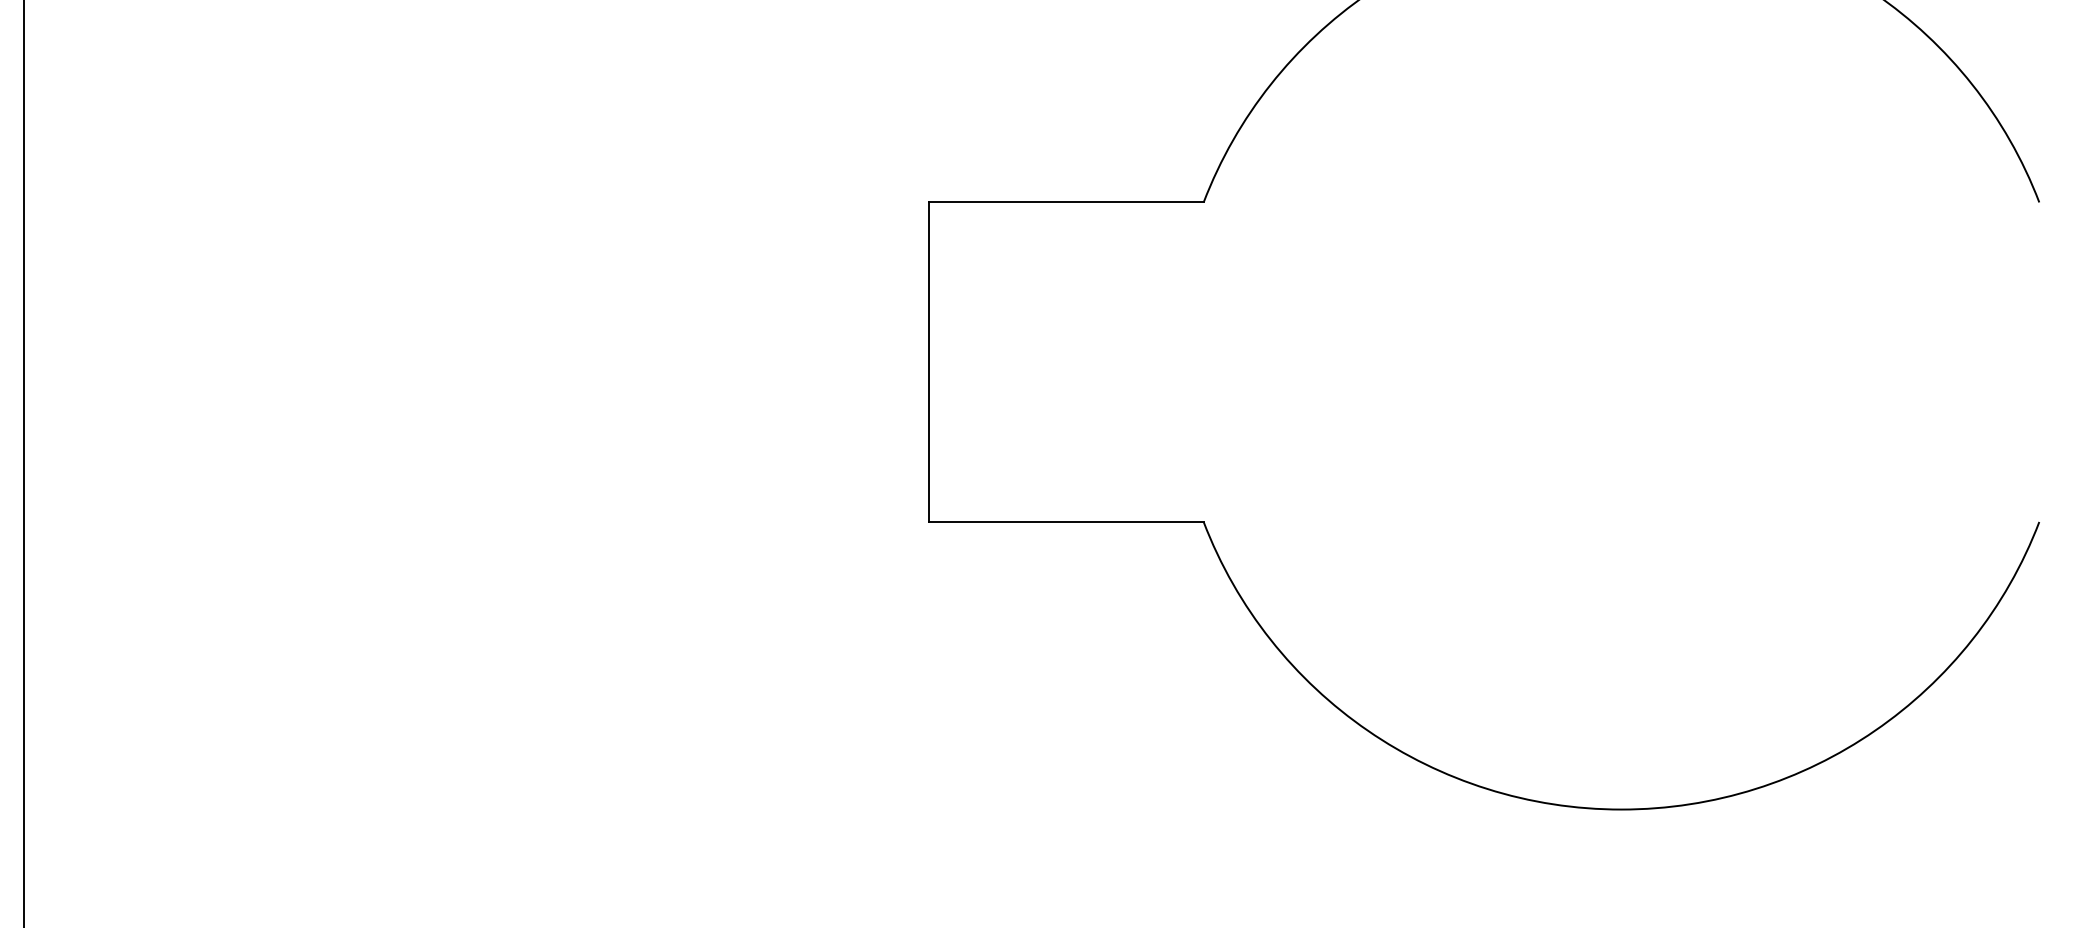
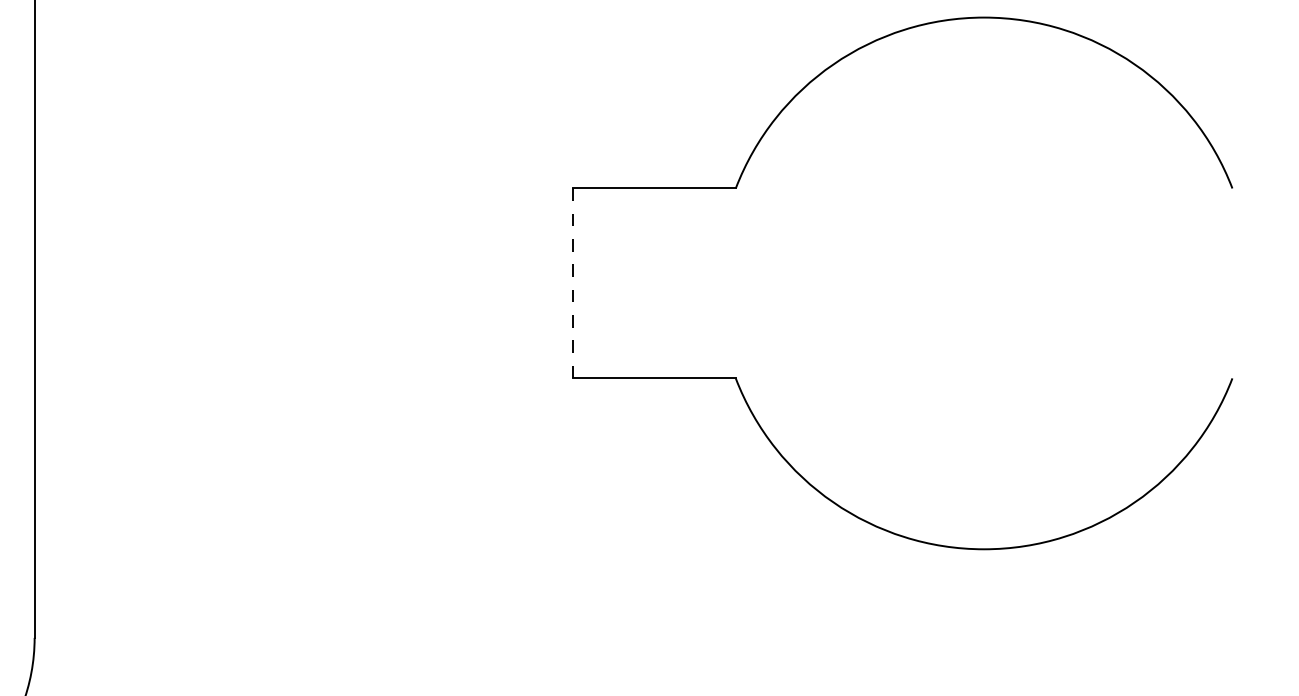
line: (928, 362) -> (572, 283), solid -> dashed

